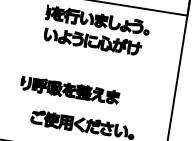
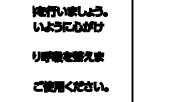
part: (70, 90) -> (68, 56), moved

